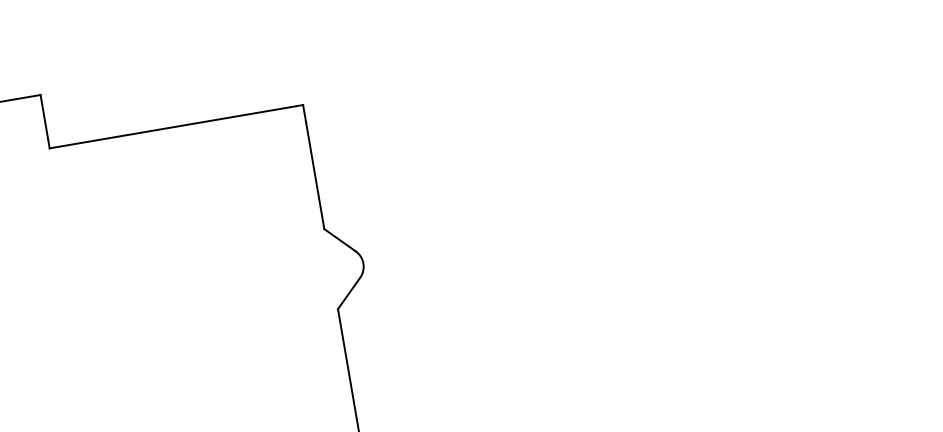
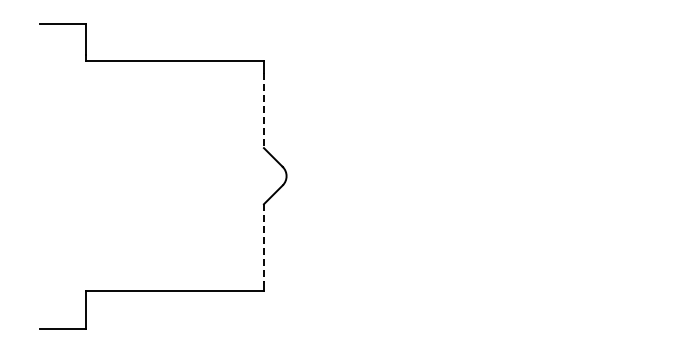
line: (314, 176) -> (263, 111), solid -> dashed
line: (346, 365) -> (263, 243), solid -> dashed

